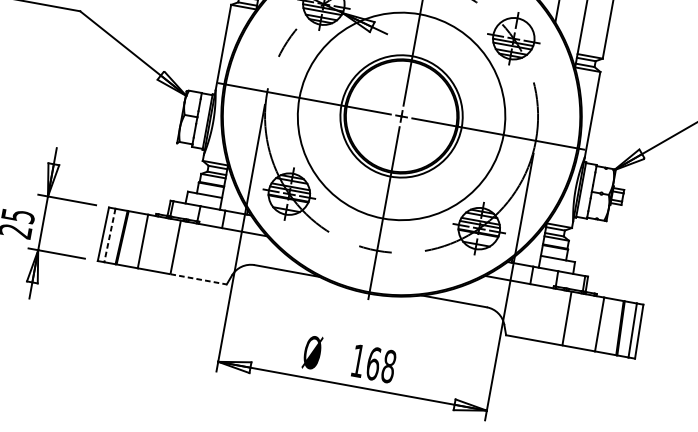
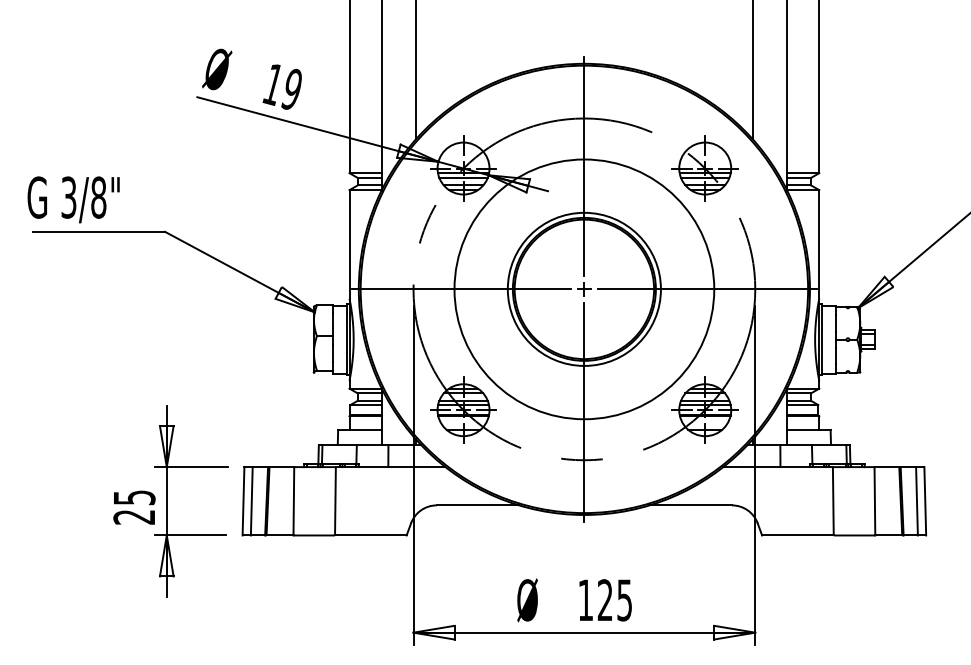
line: (109, 235) -> (251, 501), dashed -> solid
line: (198, 279) -> (370, 535), dashed -> solid
text: (380, 365) -> (614, 600), 168 -> 125

